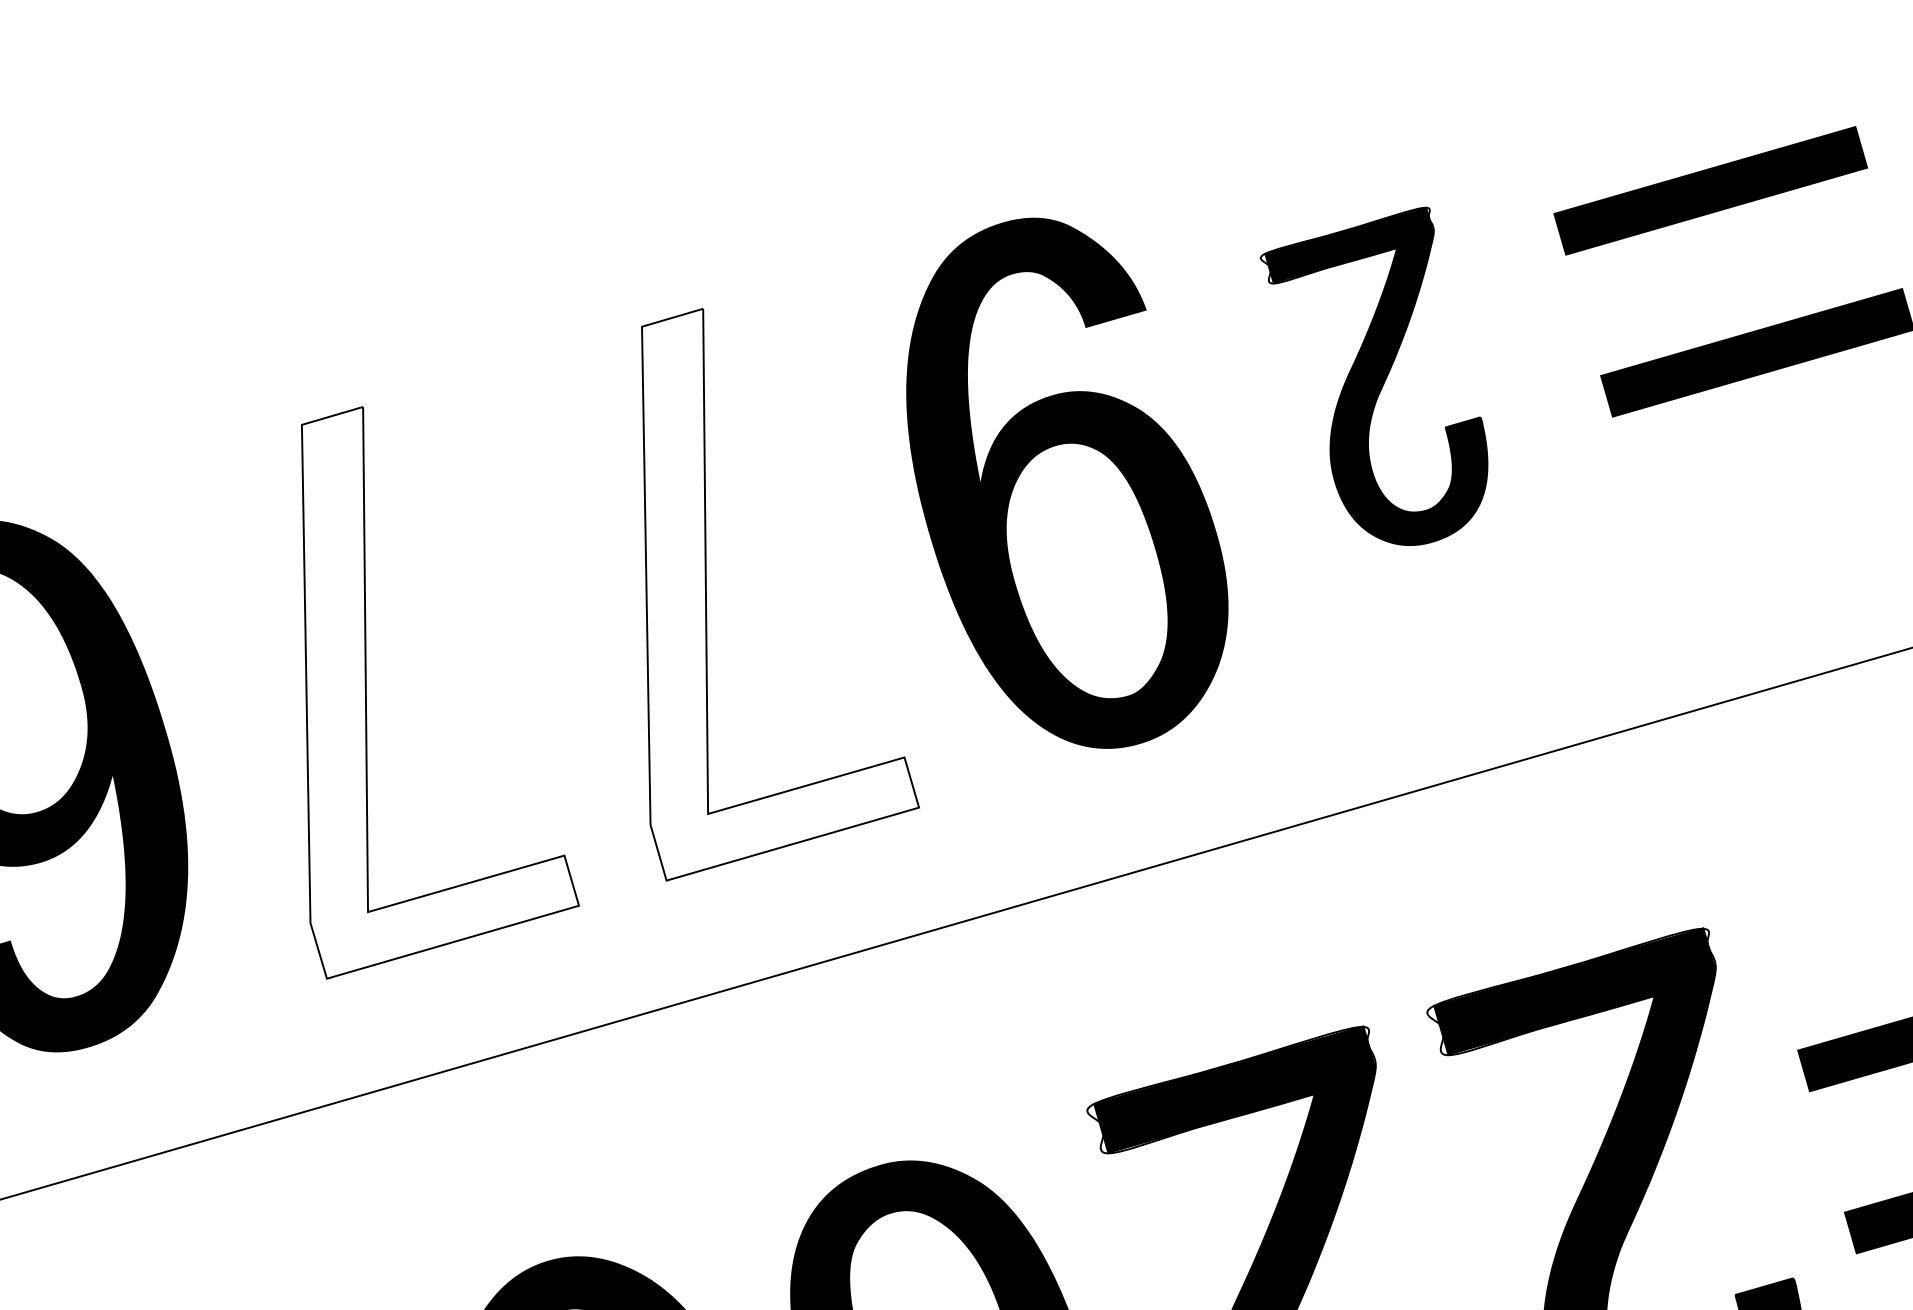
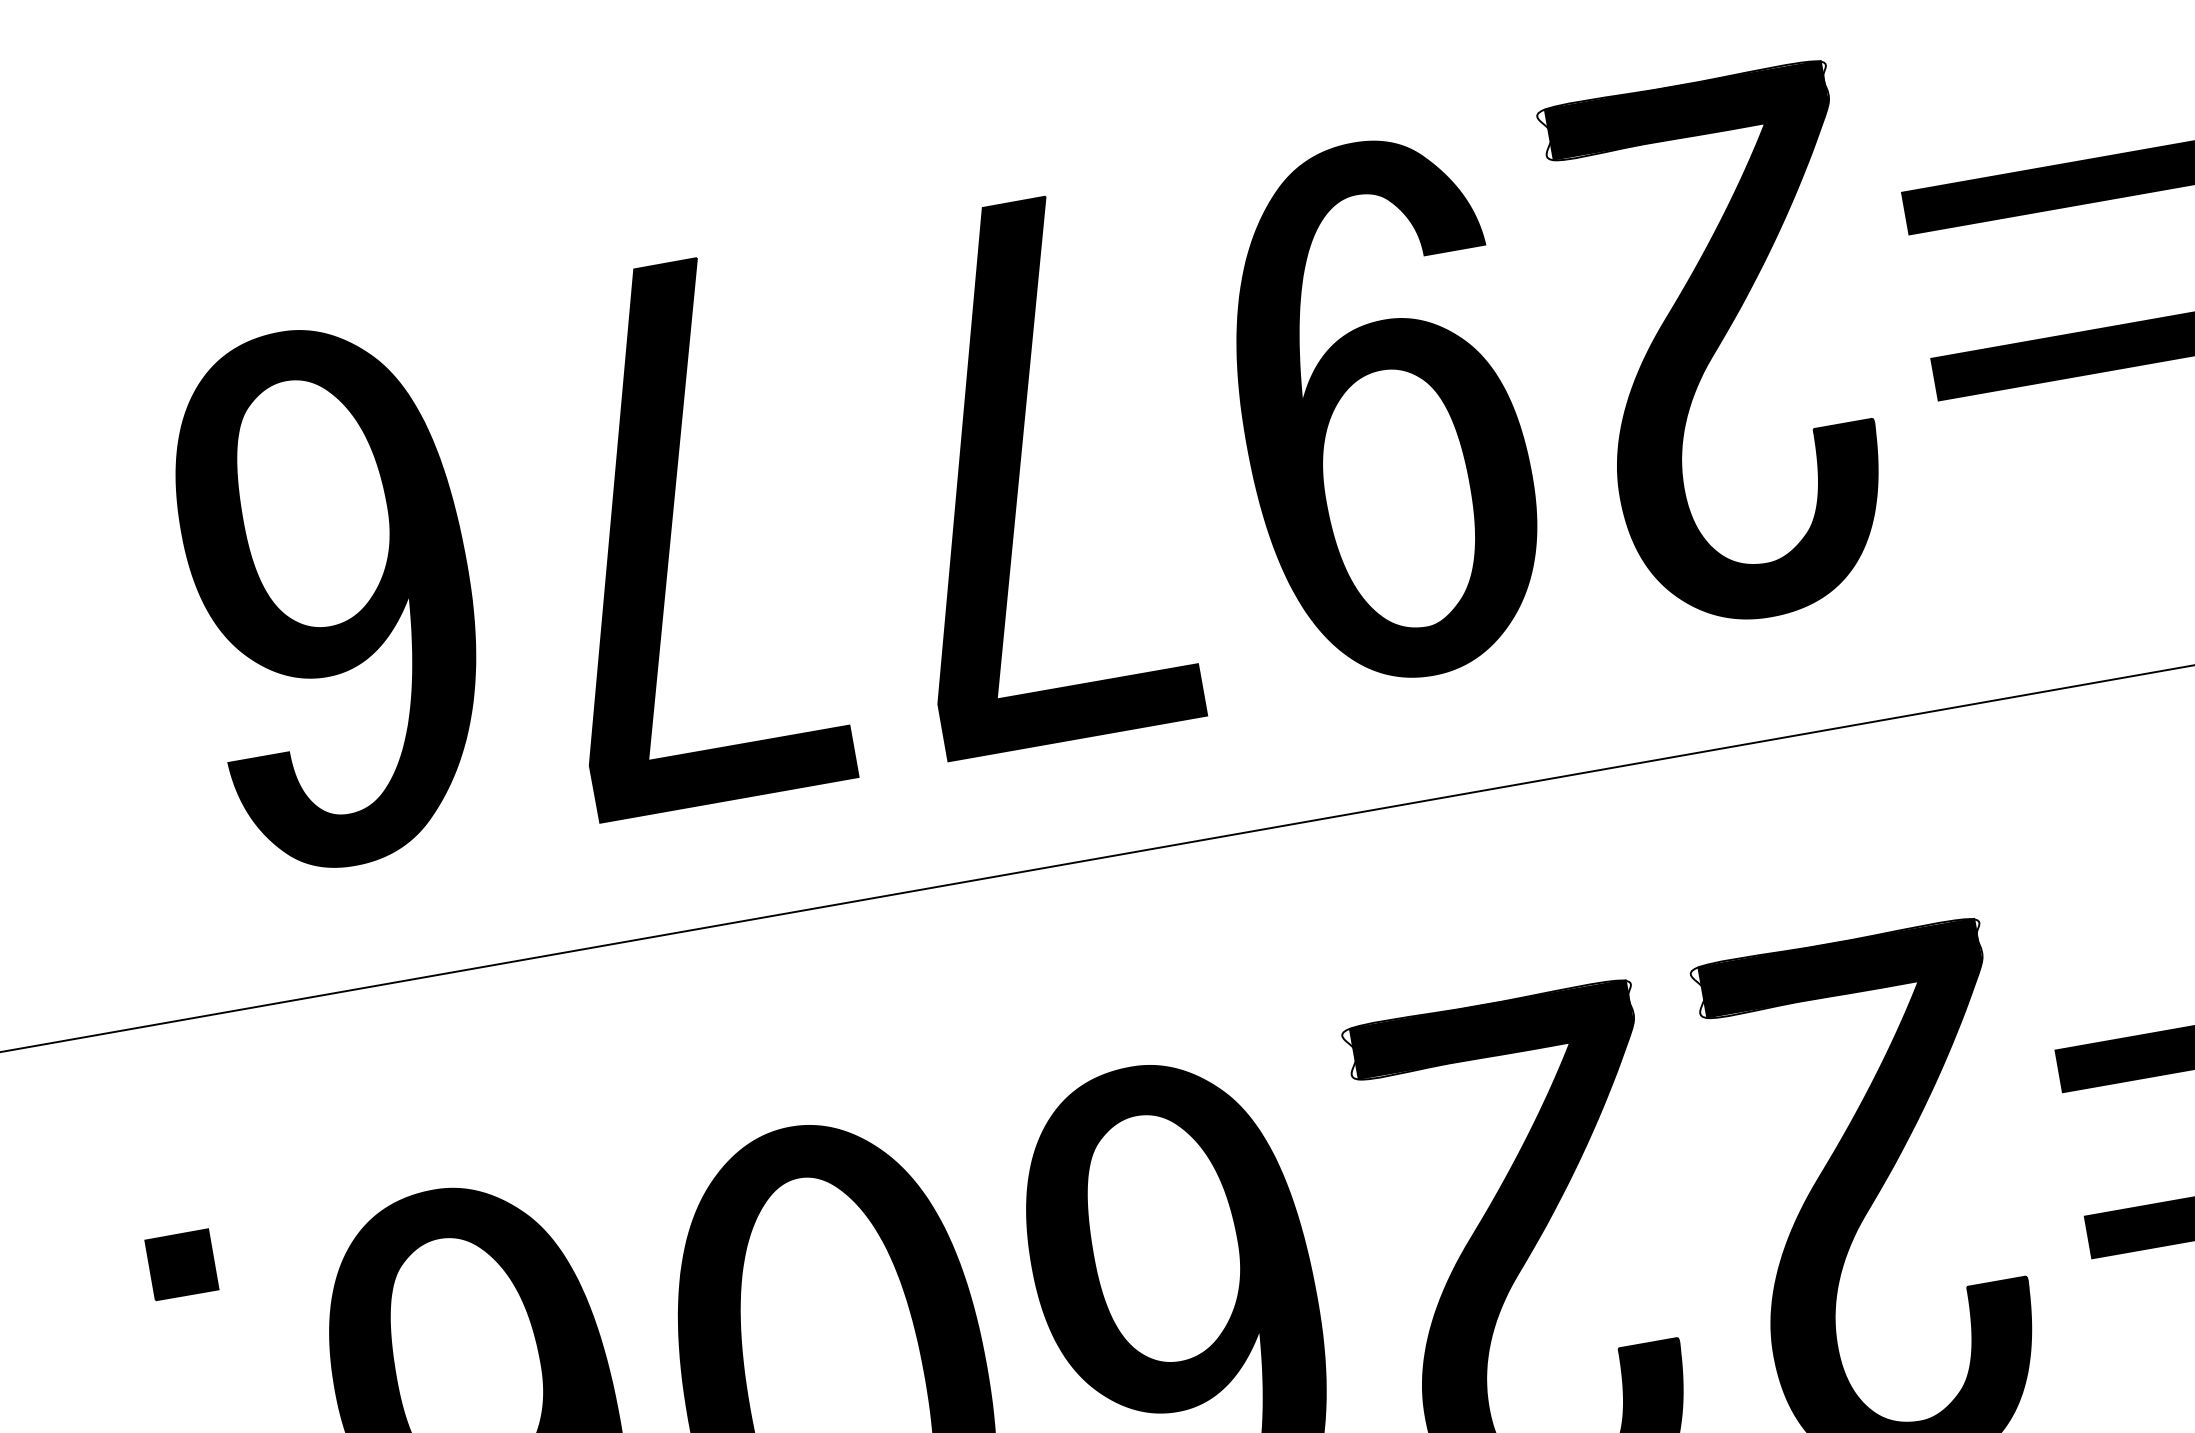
part: (1376, 380) -> (1707, 339), size x1.67
fill: (759, 586) -> (1072, 478), added
fill: (419, 684) -> (723, 540), added

